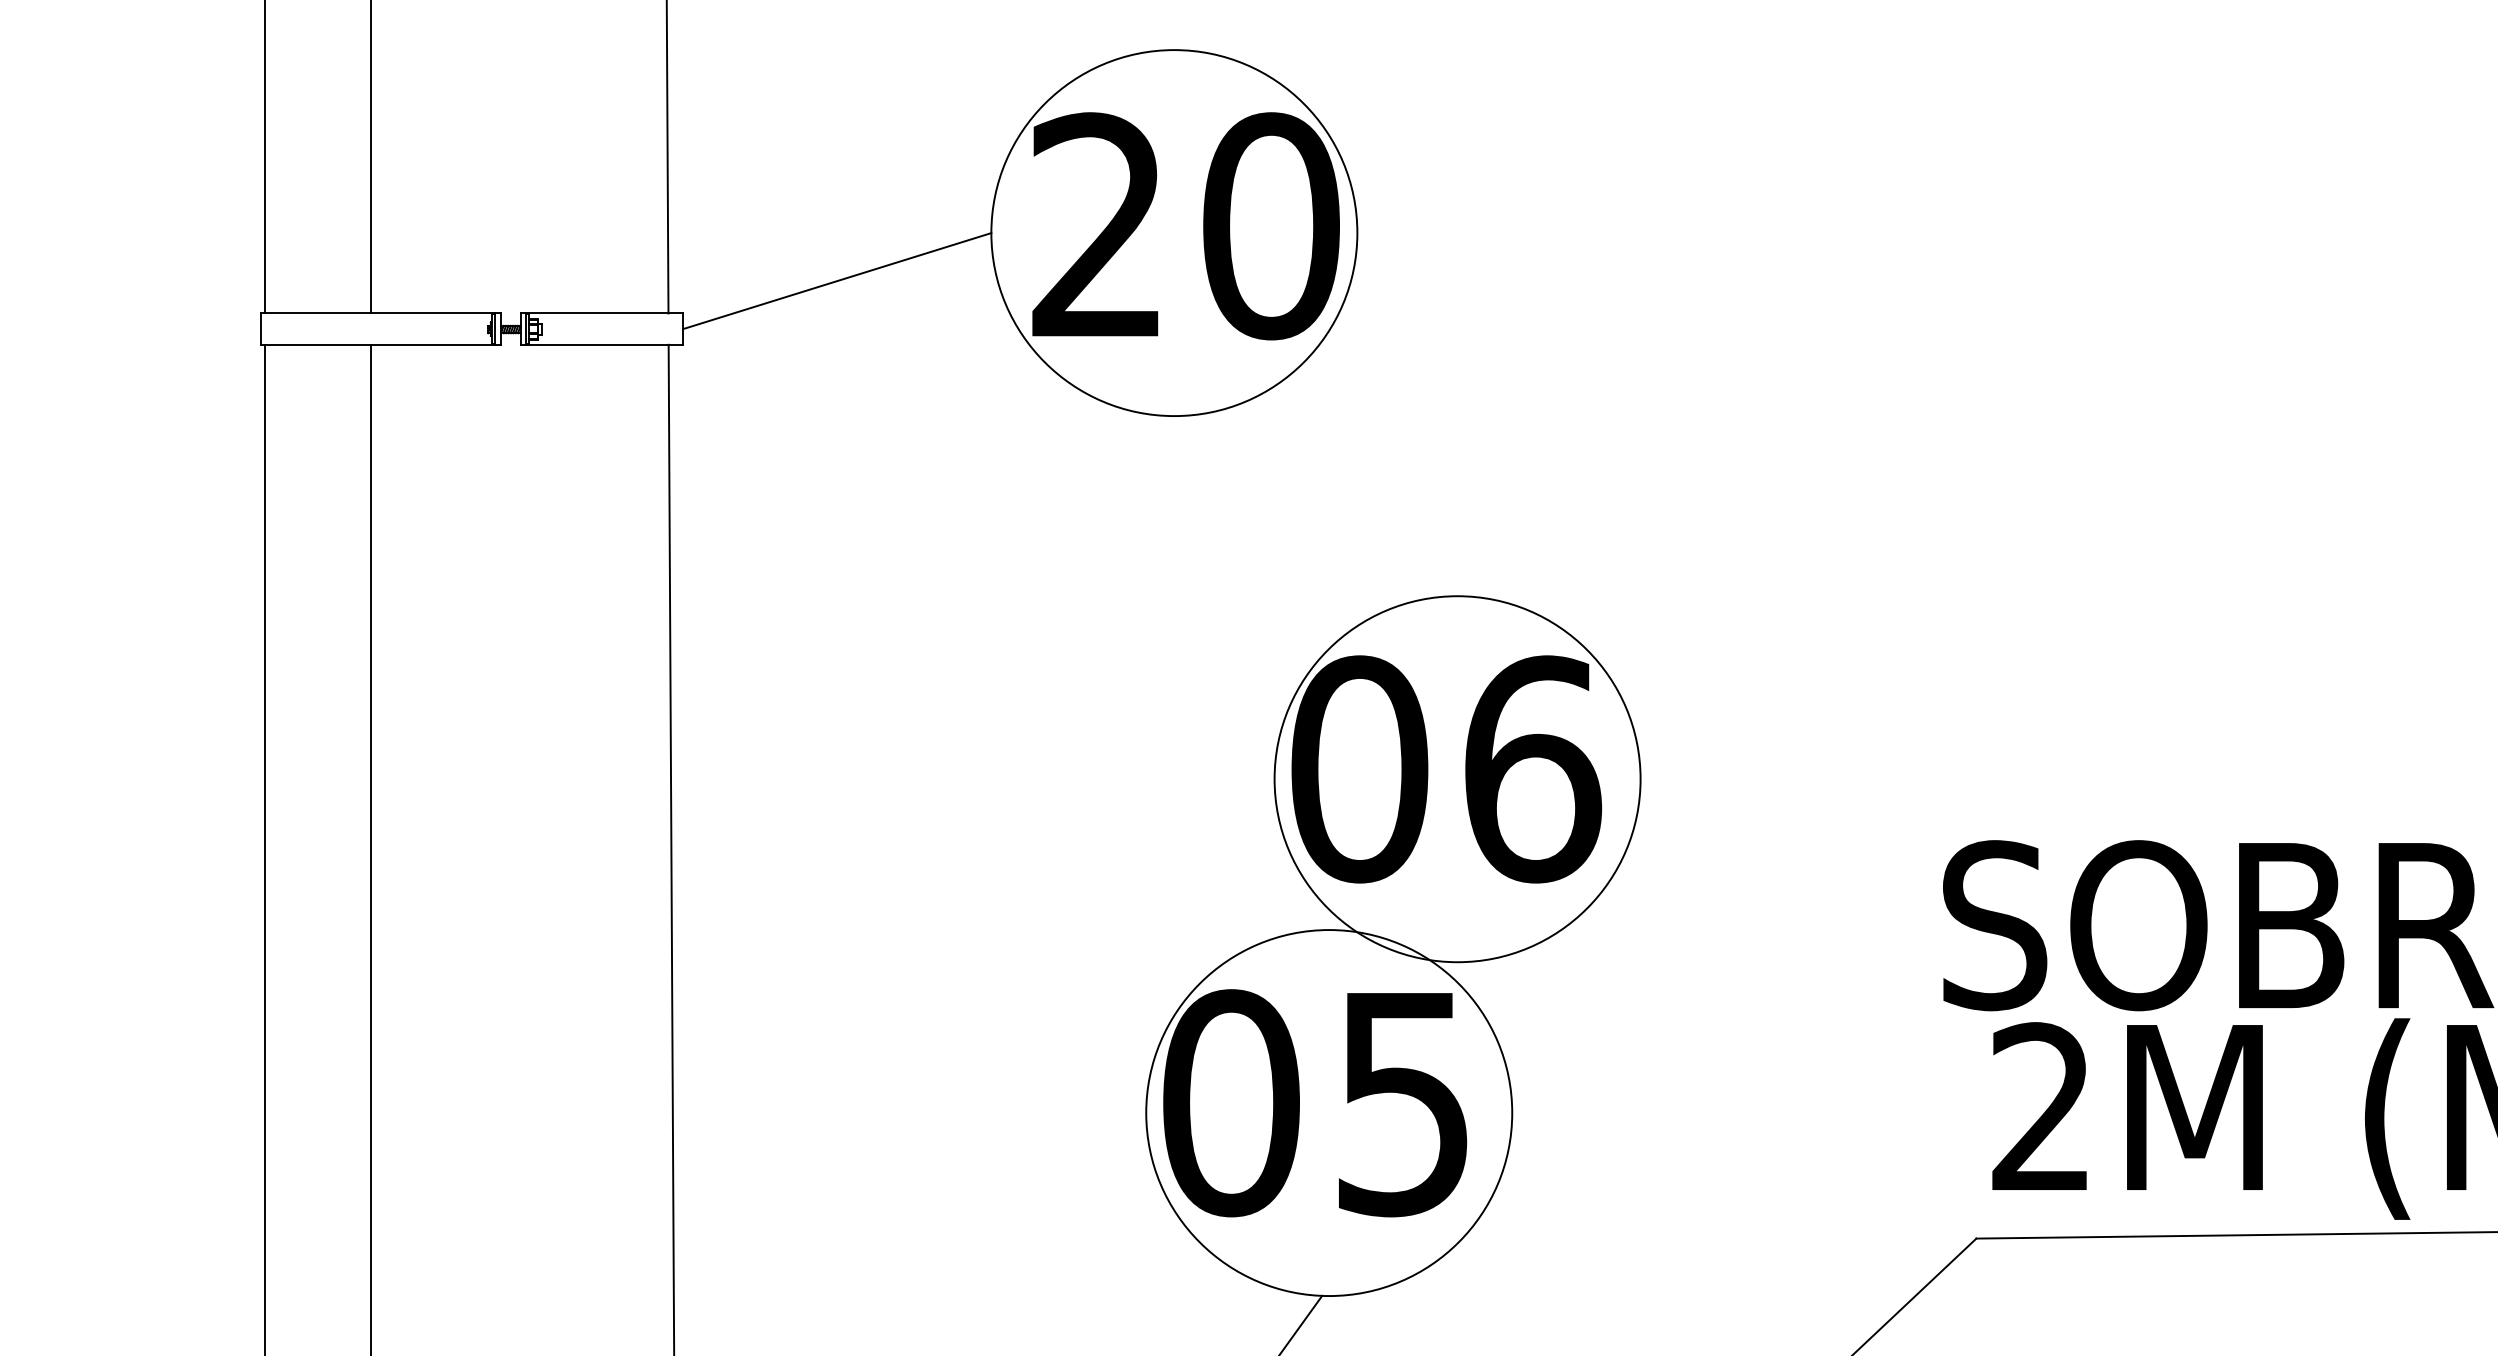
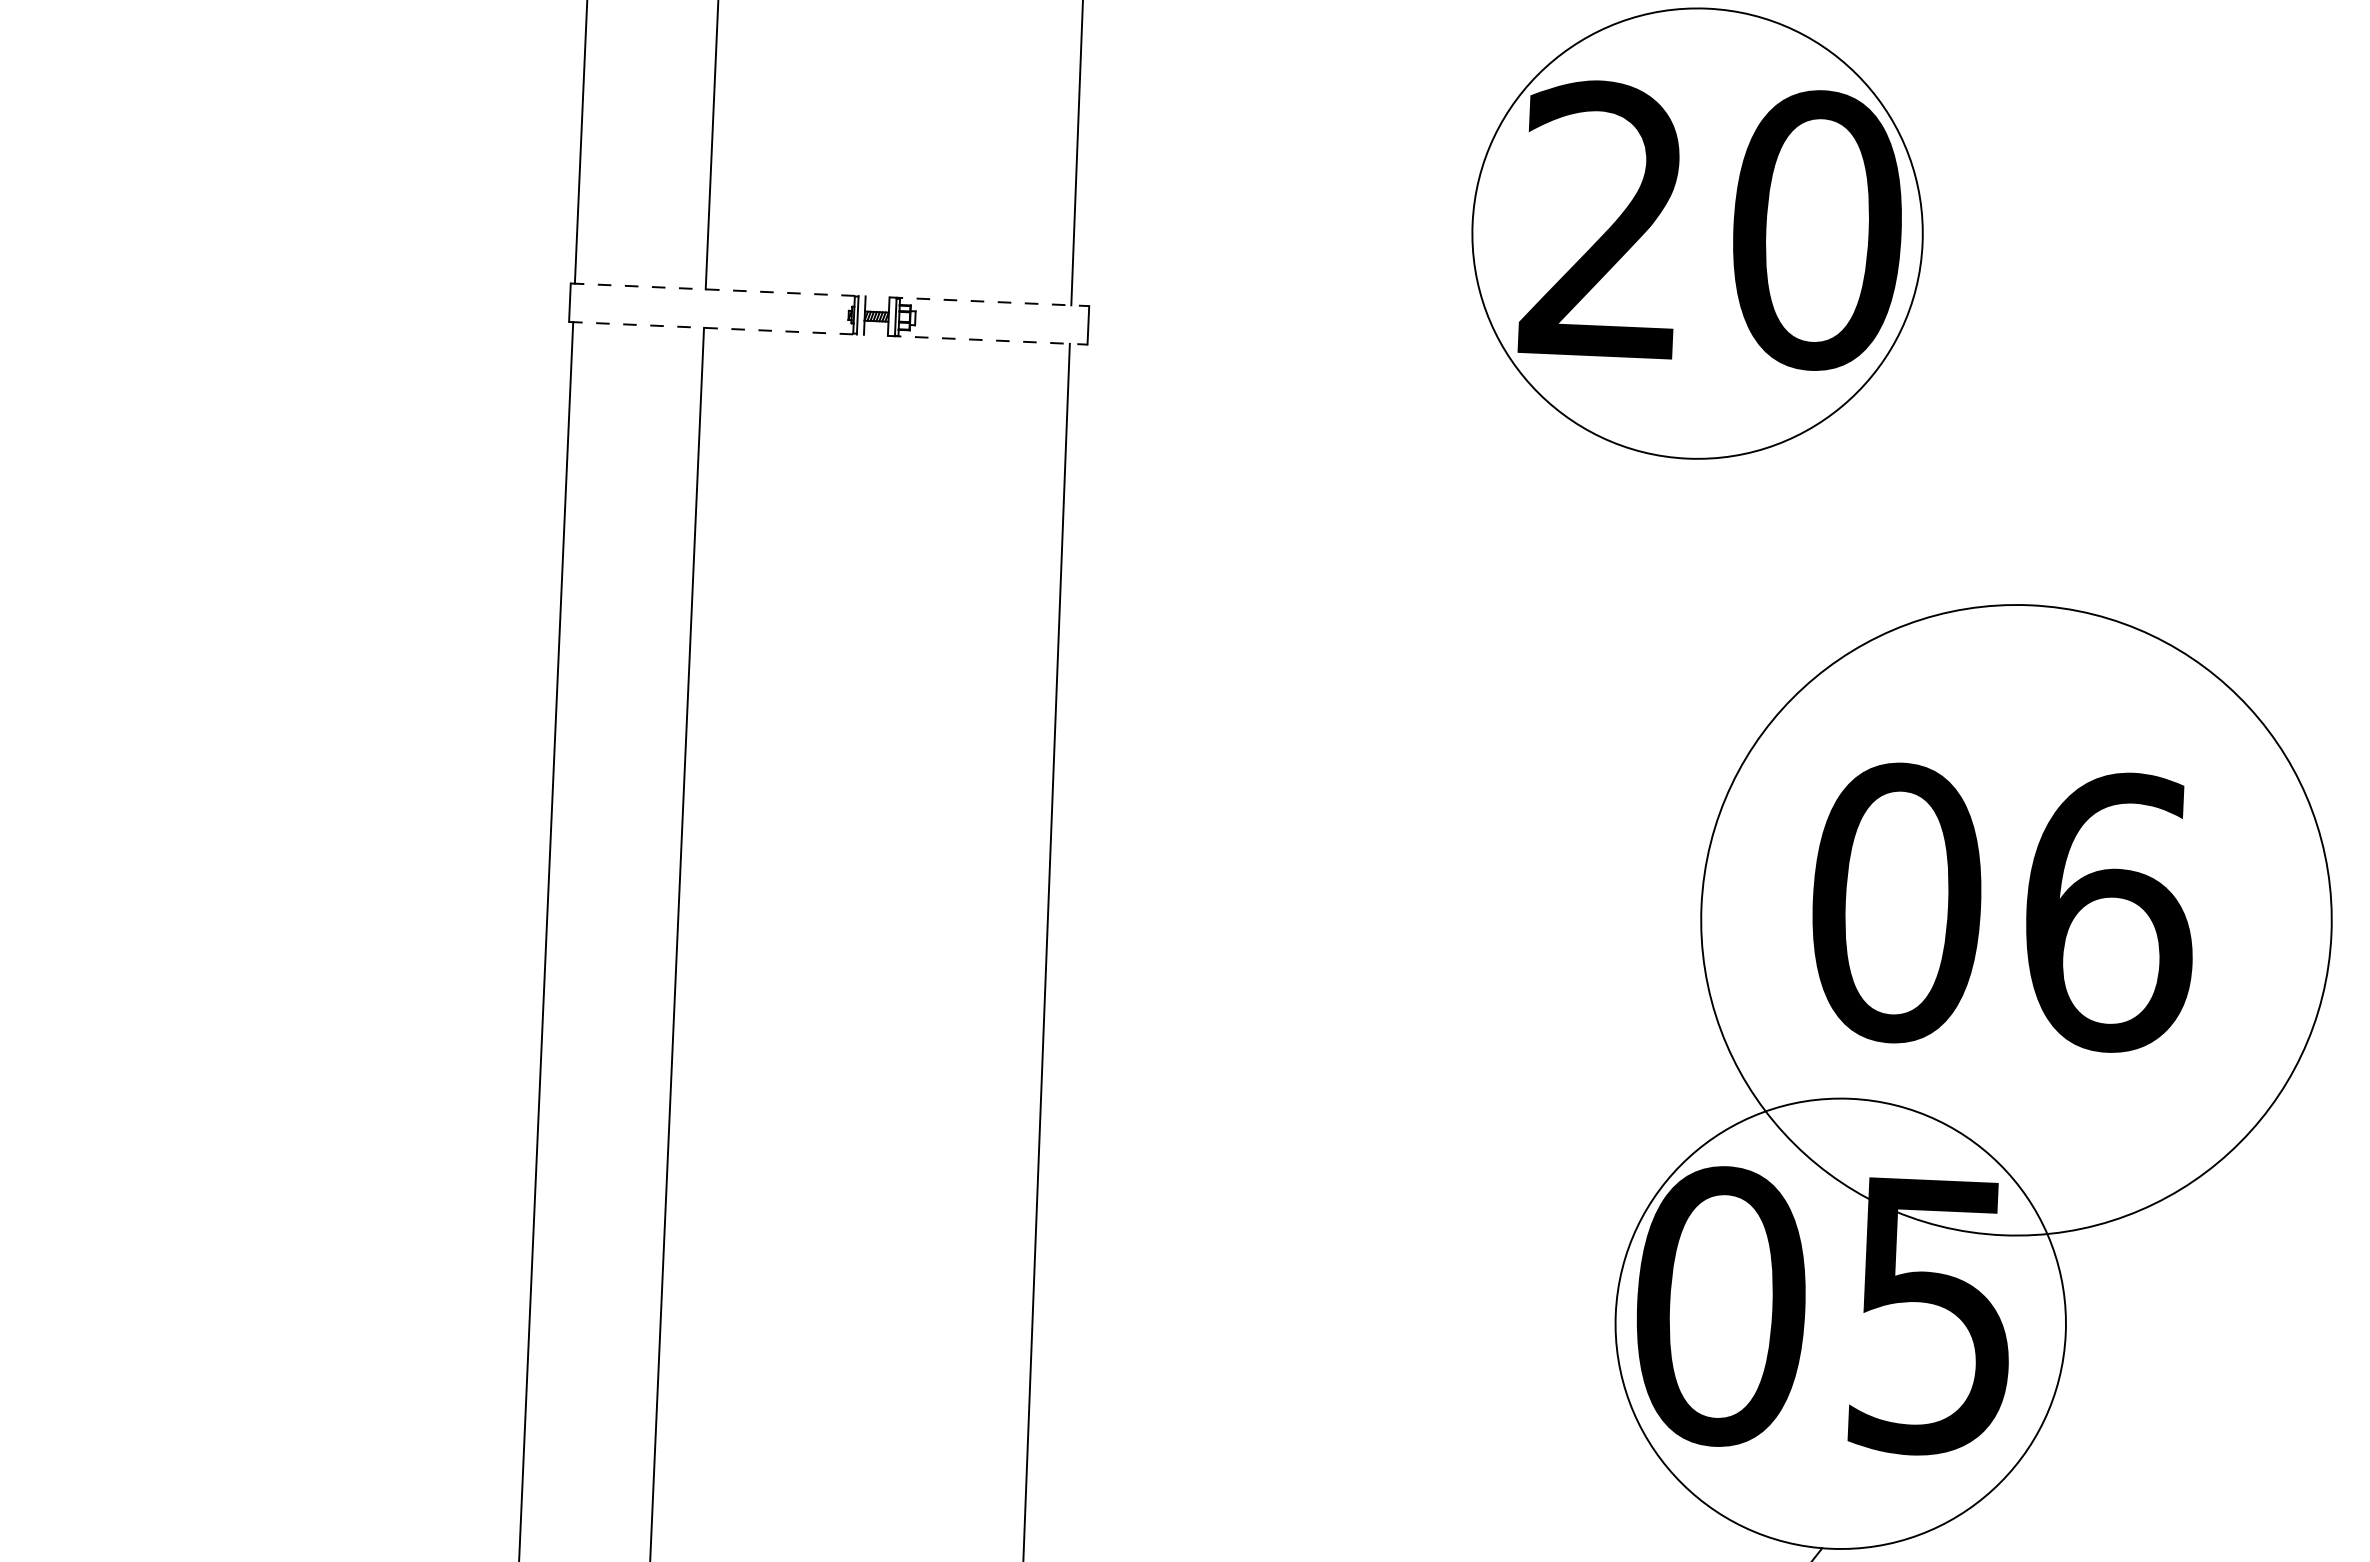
line: (837, 281) -> (1280, 275), removed
line: (381, 313) -> (718, 289), solid -> dashed
line: (602, 313) -> (990, 301), solid -> dashed
line: (381, 344) -> (716, 328), solid -> dashed
line: (602, 344) -> (988, 339), solid -> dashed
circle: (1457, 779) -> (2016, 920), size x1.4

